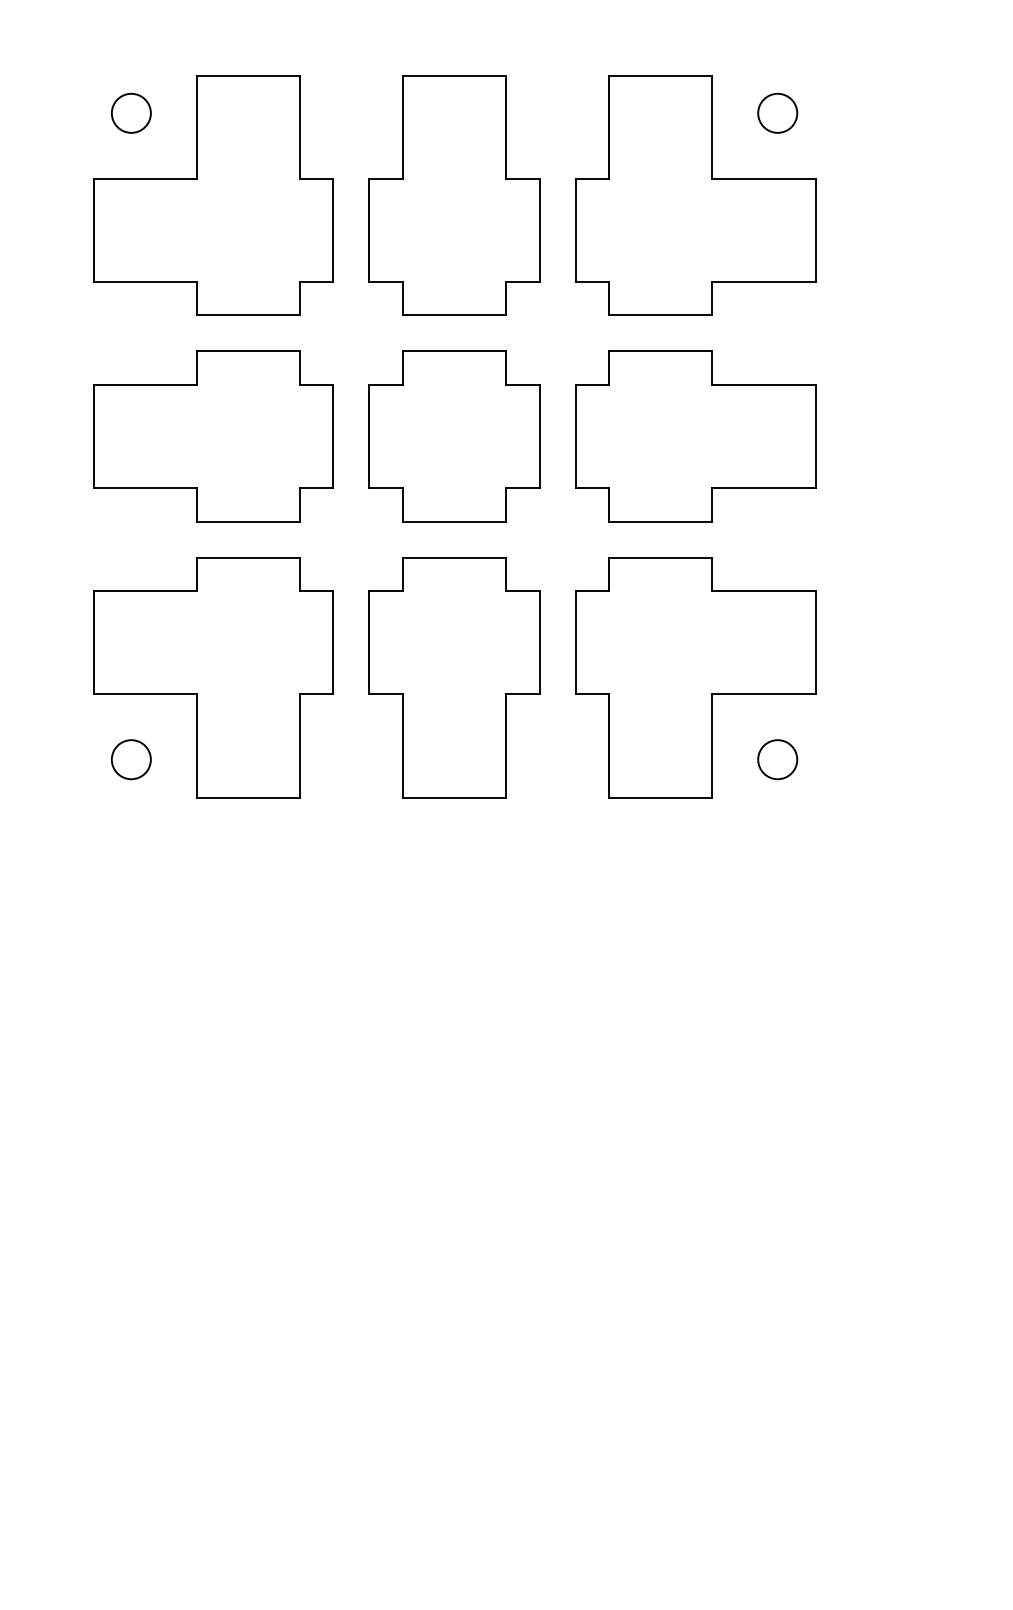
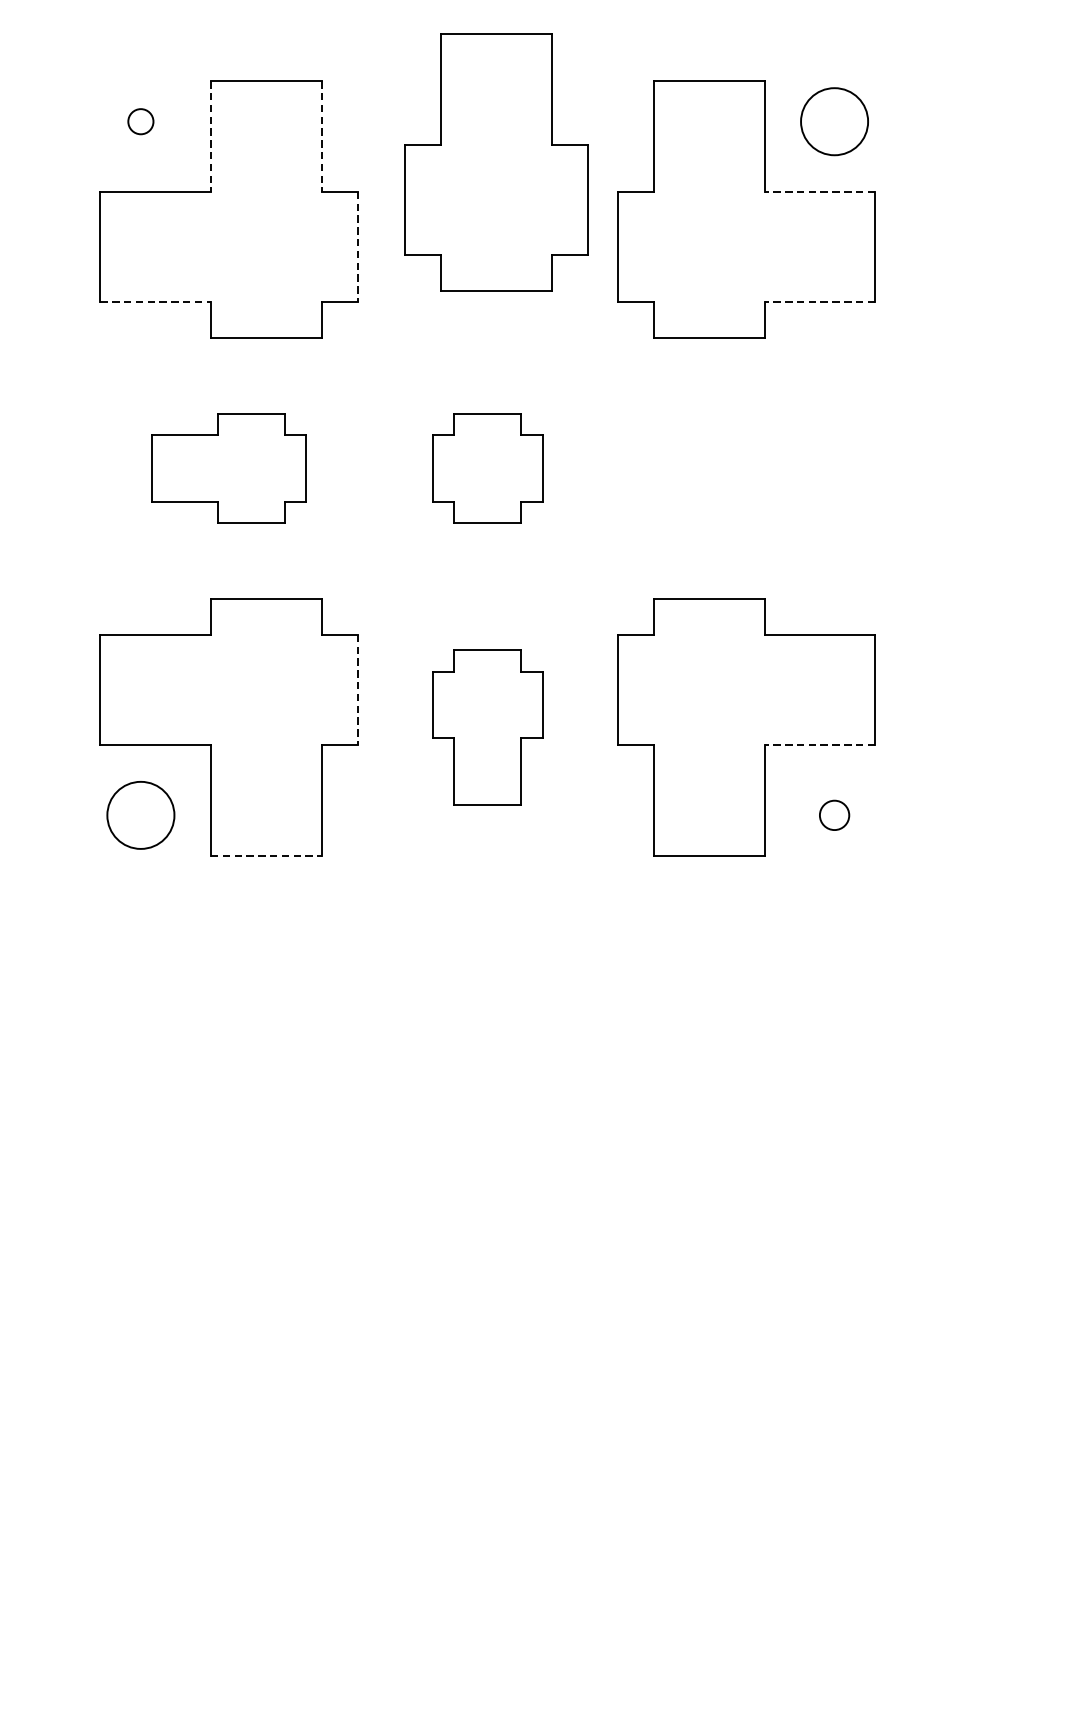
circle: (130, 112) -> (139, 120), size x0.6
circle: (777, 112) -> (834, 120), size x1.6
line: (196, 127) -> (210, 136), solid -> dashed
line: (299, 127) -> (321, 136), solid -> dashed
line: (764, 178) -> (820, 191), solid -> dashed
part: (454, 195) -> (496, 162), moved
line: (333, 230) -> (357, 247), solid -> dashed
line: (145, 281) -> (156, 302), solid -> dashed
line: (764, 281) -> (820, 302), solid -> dashed
part: (213, 436) -> (229, 468), size x0.6
part: (454, 436) -> (487, 468), size x0.6
part: (695, 436) -> (746, 468), removed
line: (333, 642) -> (357, 689), solid -> dashed
part: (454, 677) -> (487, 727), size x0.6
line: (764, 694) -> (820, 745), solid -> dashed
circle: (130, 759) -> (139, 815), size x1.6
circle: (777, 759) -> (834, 815), size x0.7
line: (248, 797) -> (266, 855), solid -> dashed

